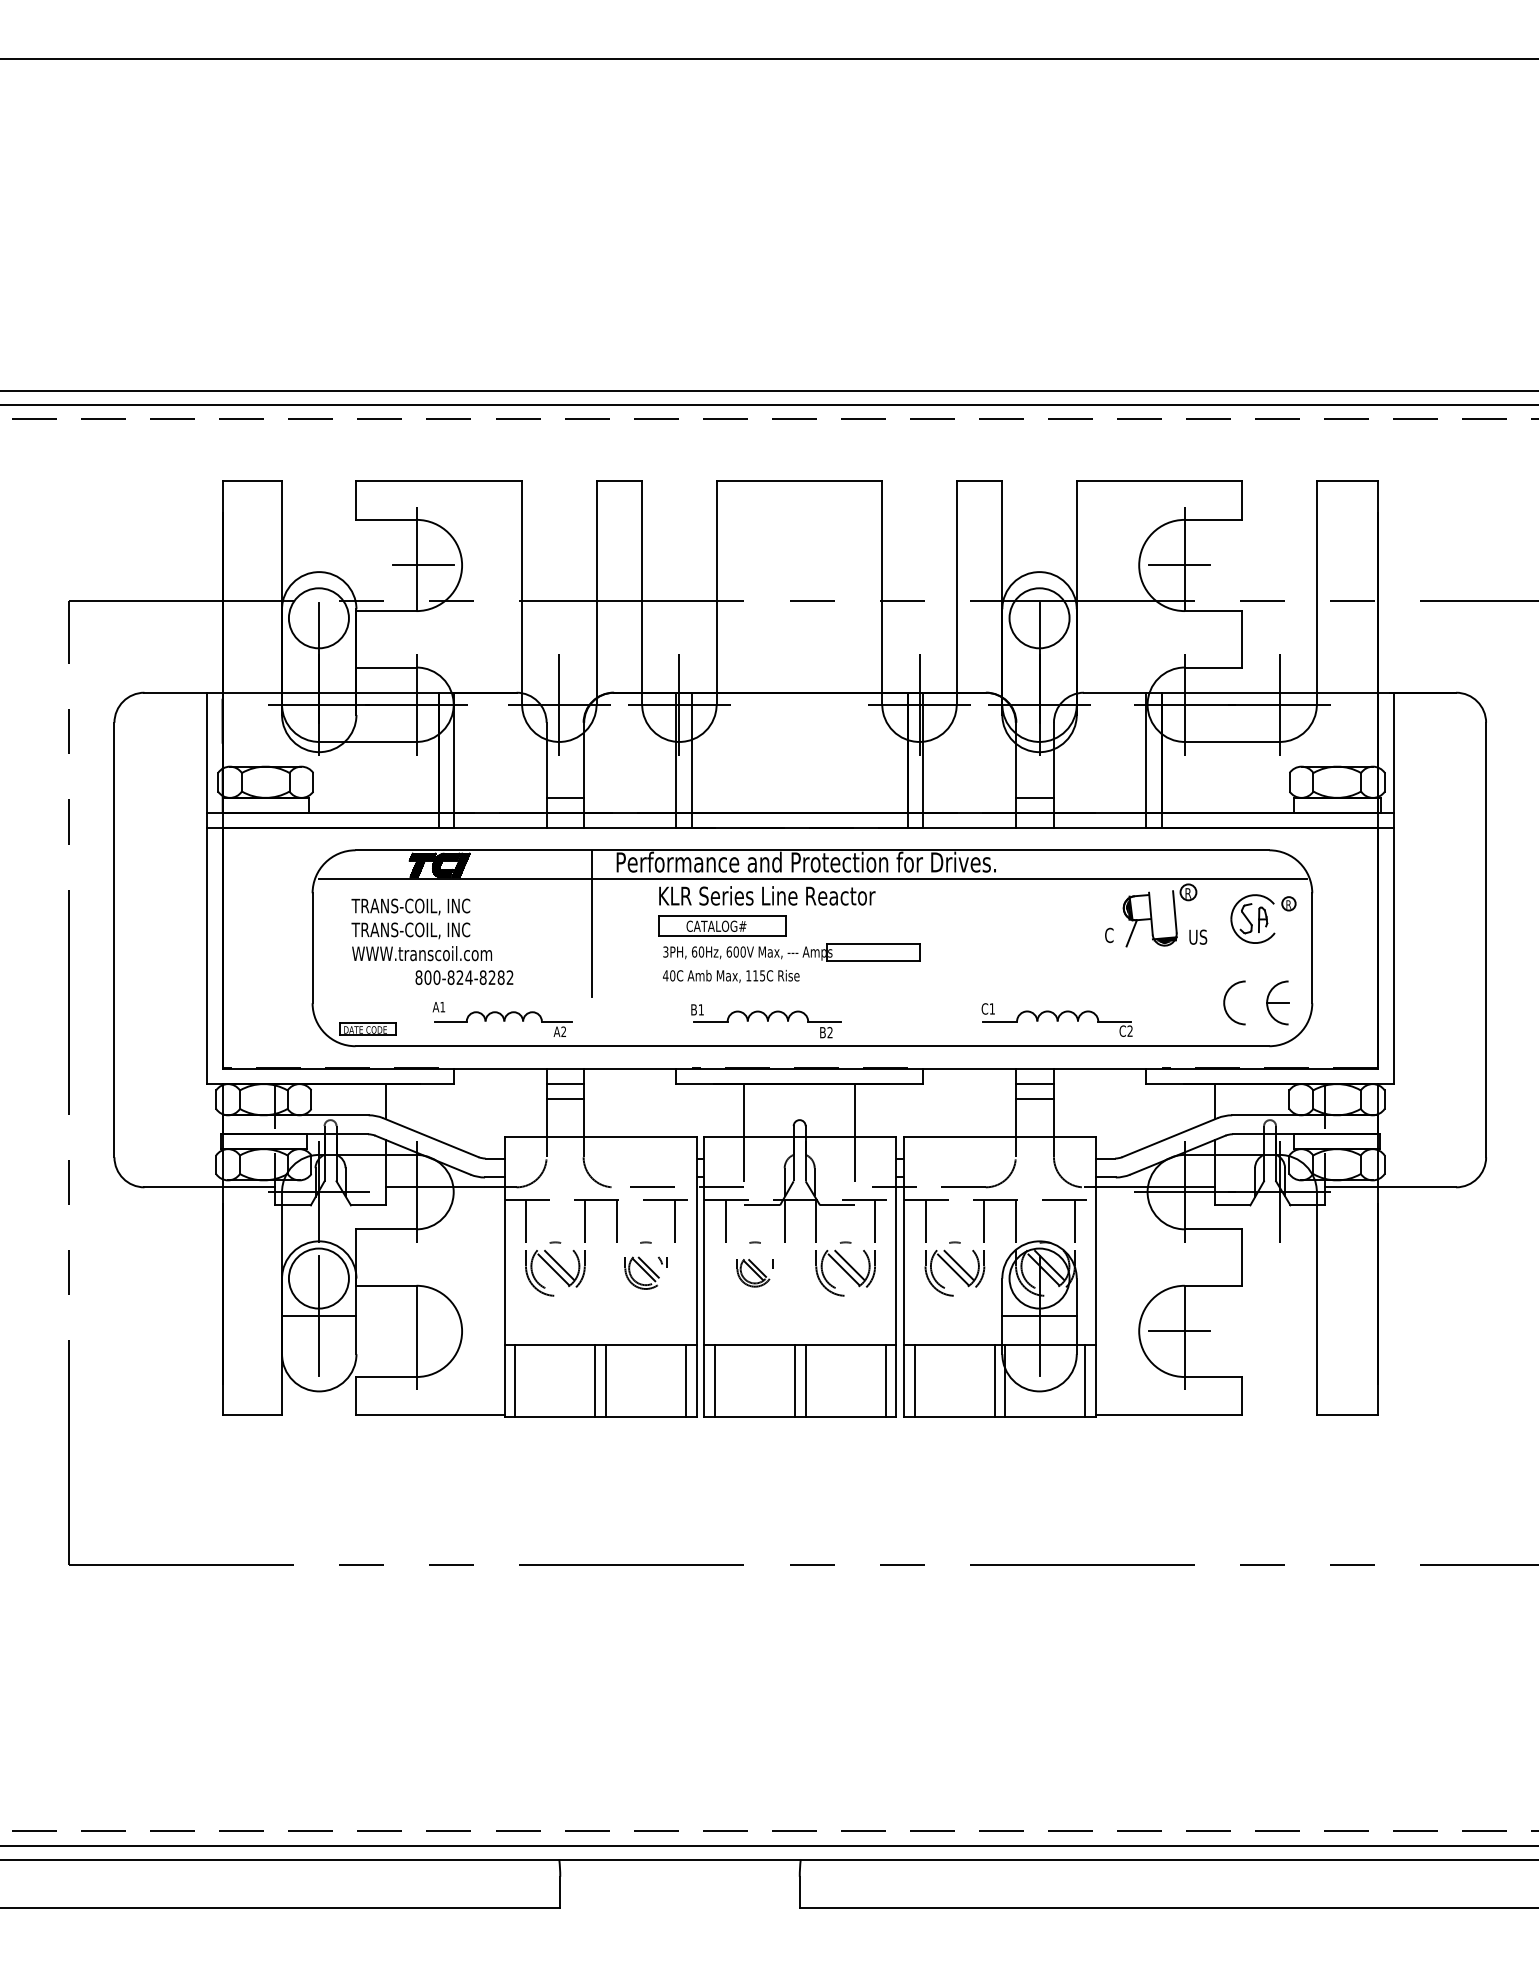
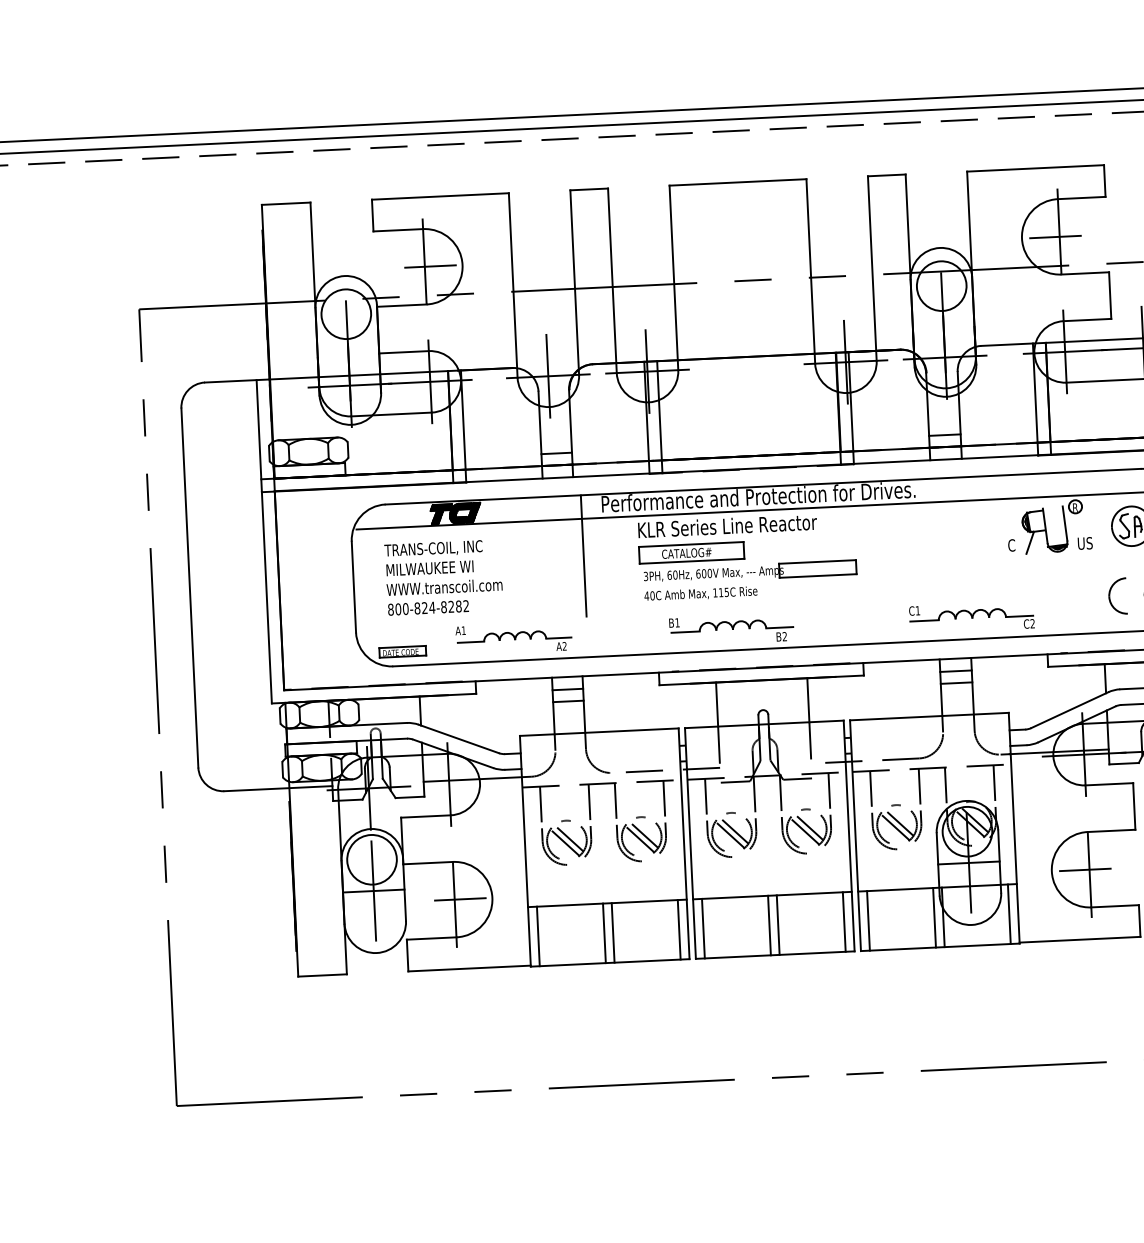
text: (410, 930) -> (434, 568), TRANS-COIL, INC -> MILWAUKEE WI
text: (464, 977) -> (428, 607), moved
part: (645, 1272) -> (641, 842), size x1.43
part: (754, 1272) -> (731, 837), size x1.67
line: (422, 1331) -> (459, 899), added

